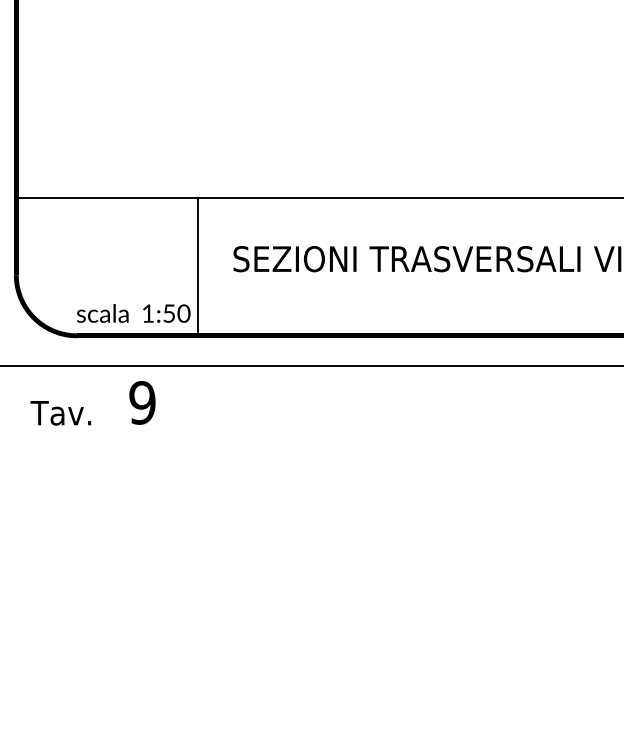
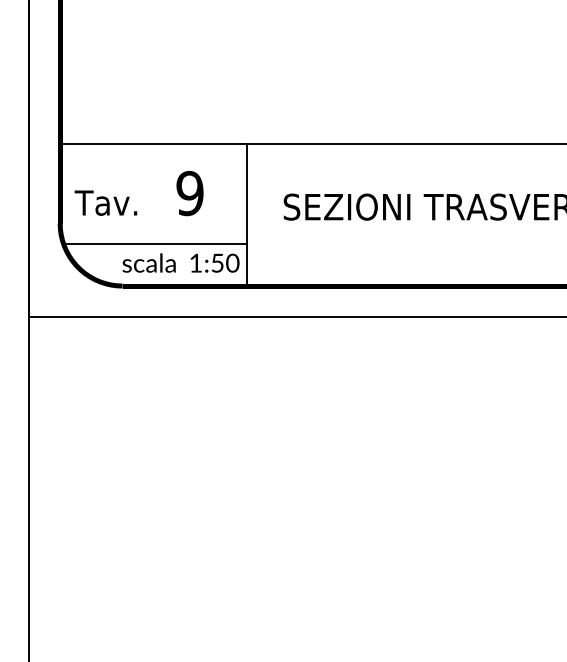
line: (108, 295) -> (155, 244), added
text: (142, 402) -> (190, 193), moved
text: (60, 413) -> (105, 203), moved

